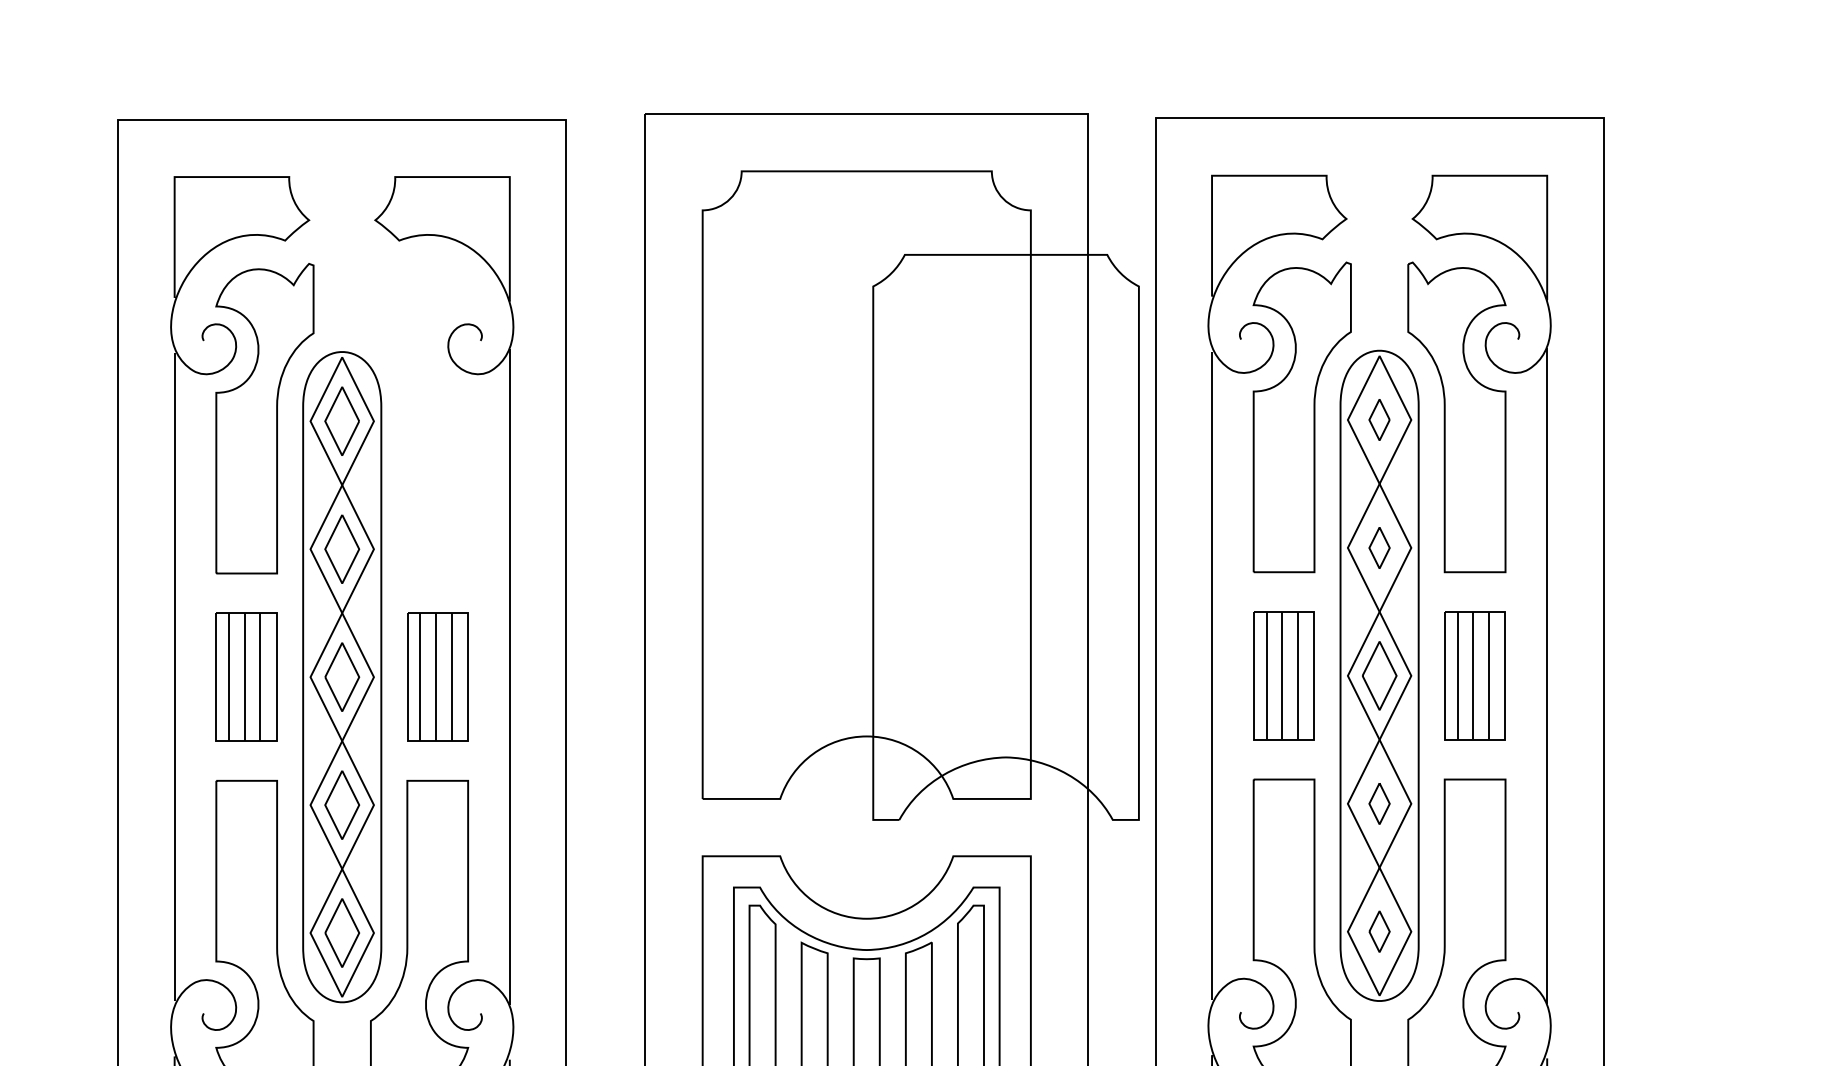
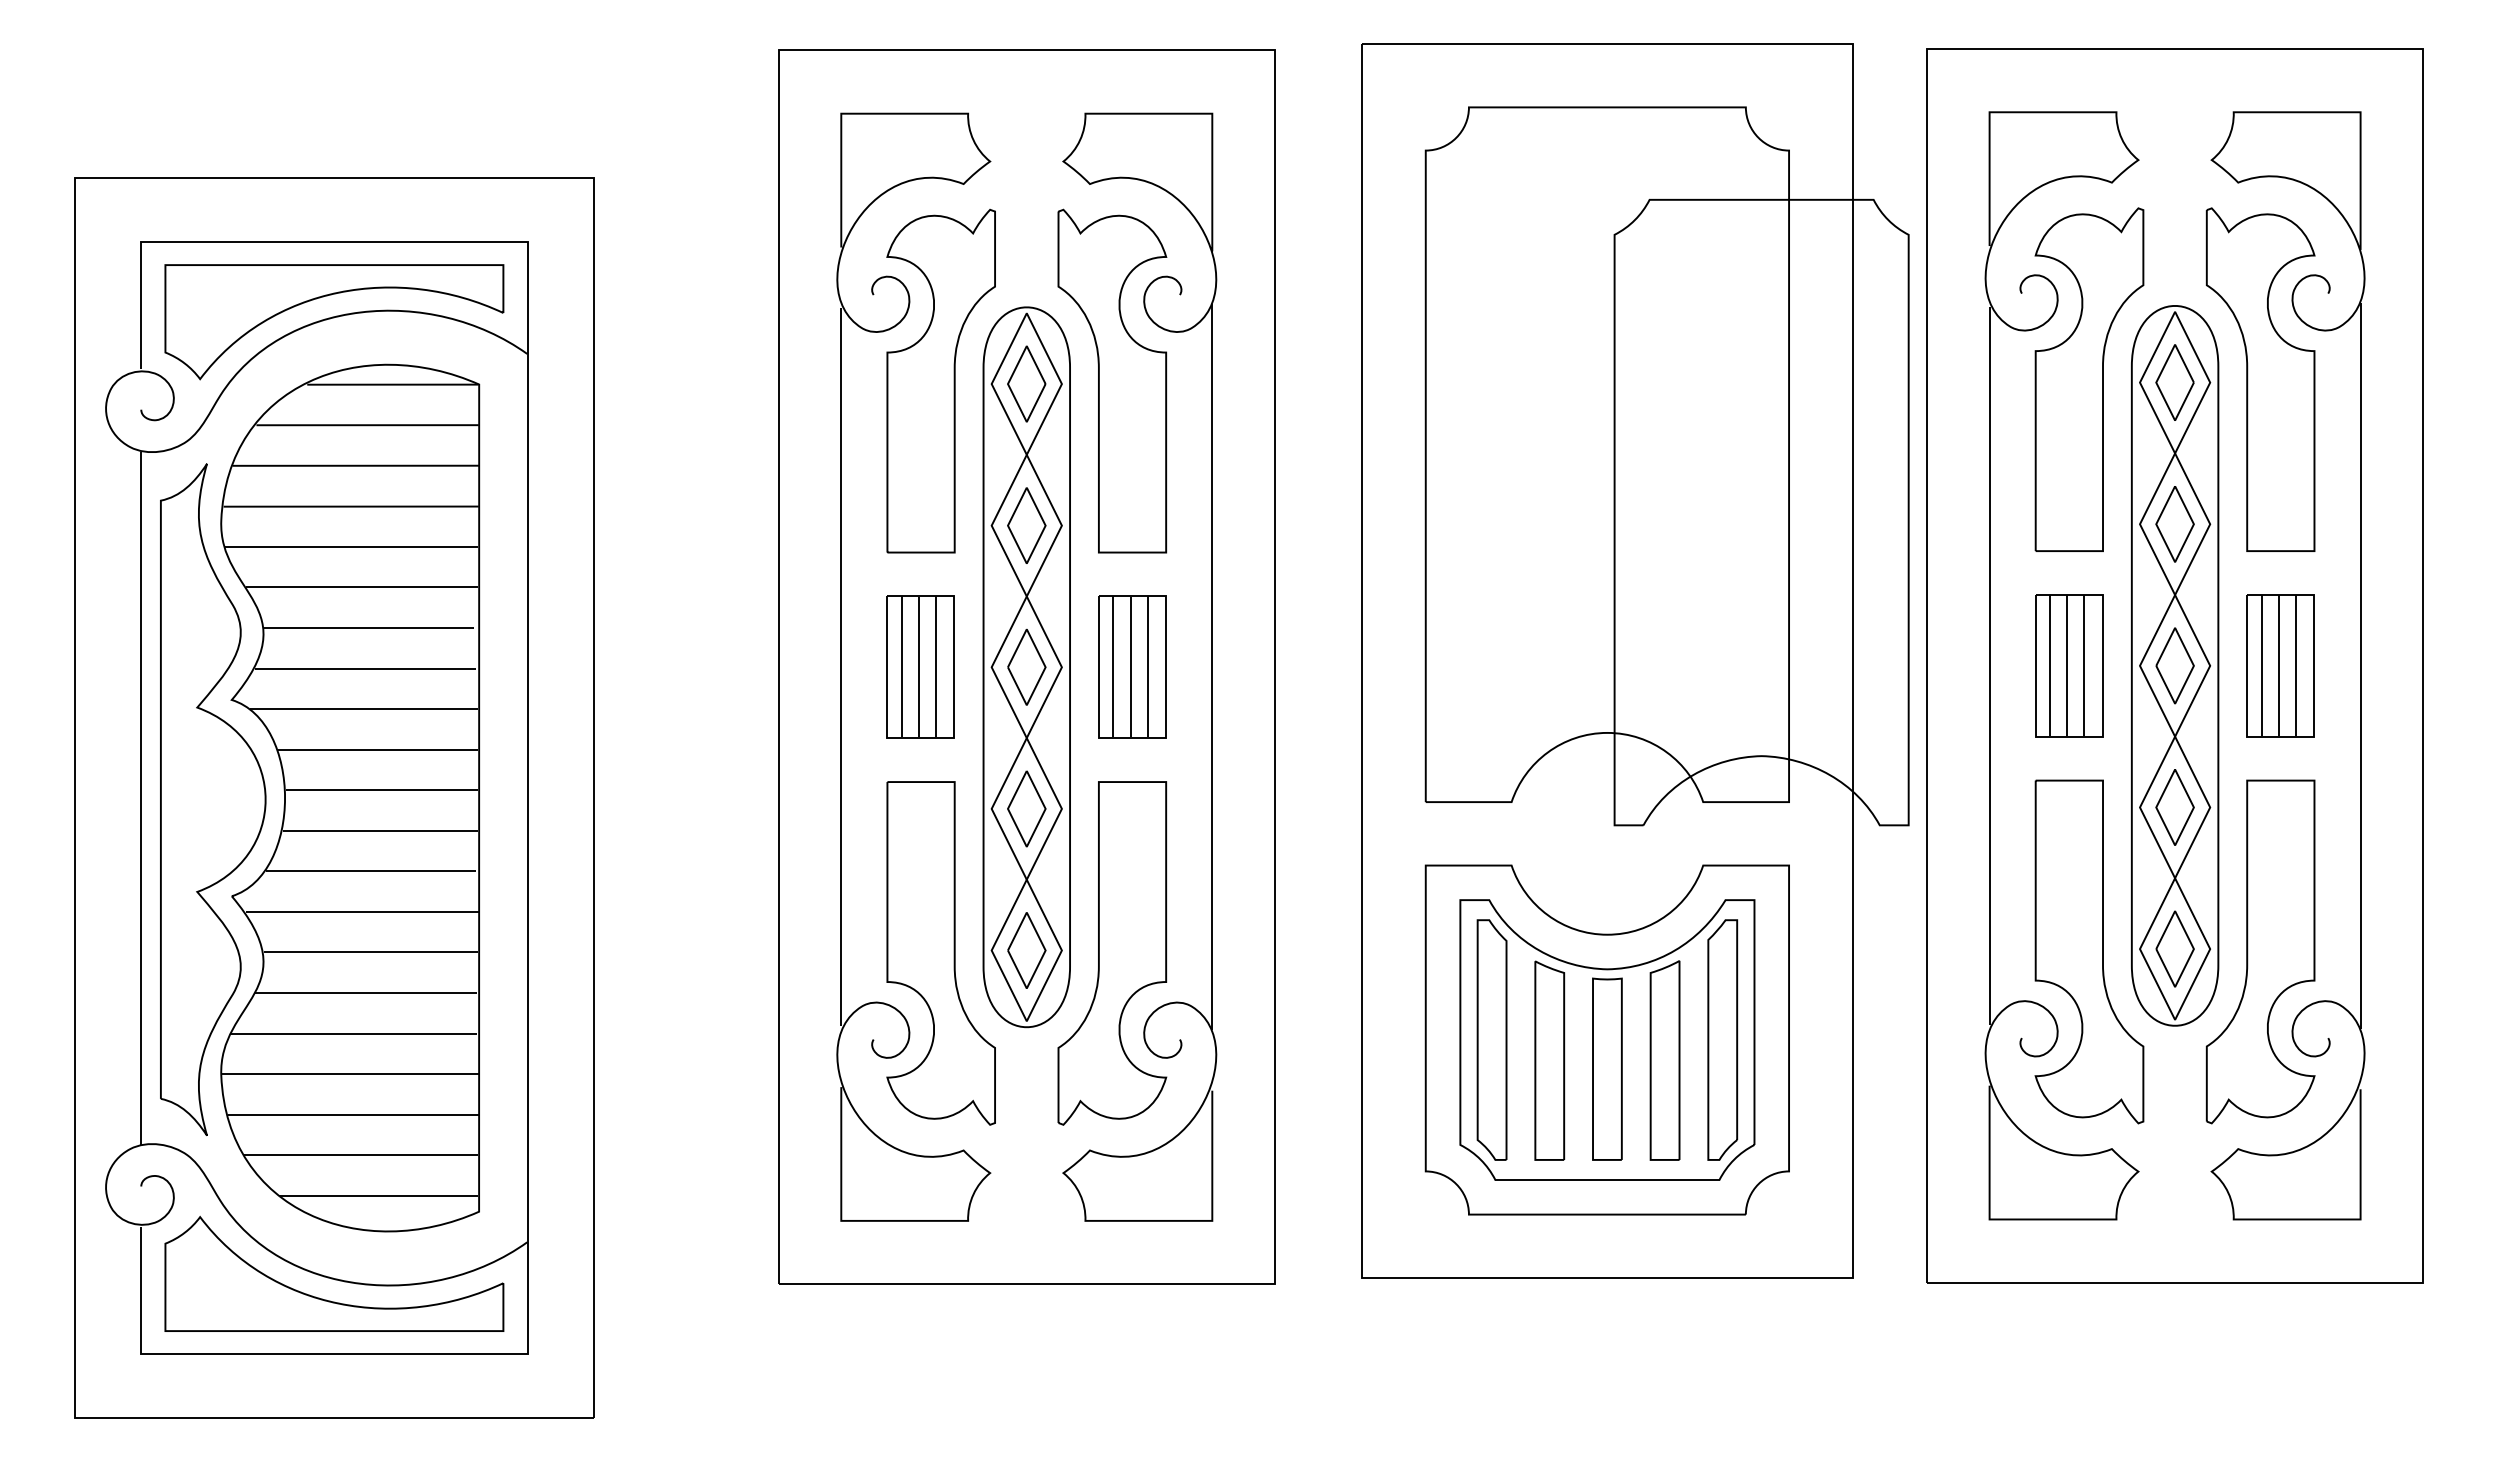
part: (419, 418) -> (1112, 380), added
part: (1379, 419) -> (2174, 382), size x1.67
part: (1379, 548) -> (2174, 524), size x1.67
part: (1379, 803) -> (2174, 807), size x1.67
part: (1379, 931) -> (2174, 948), size x1.67

